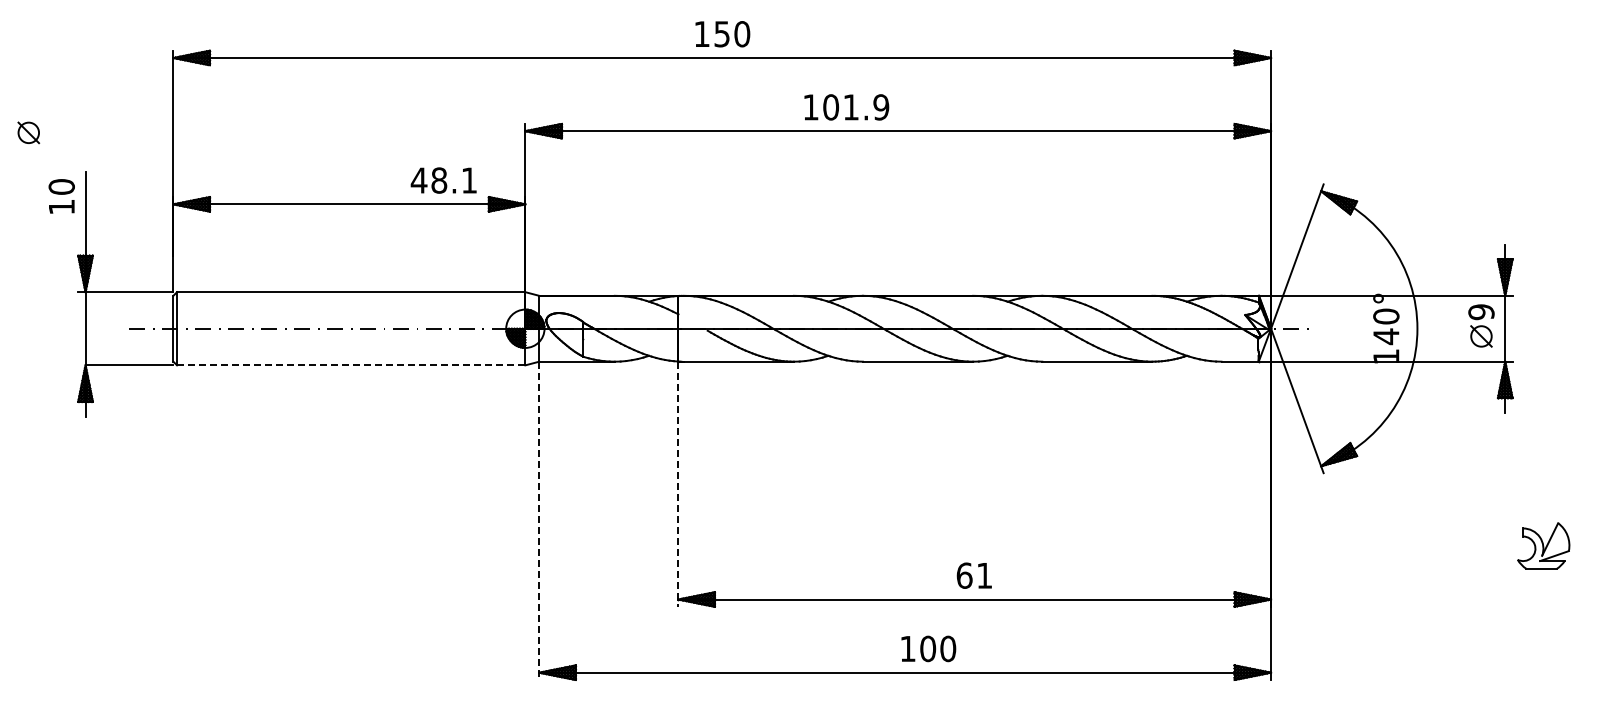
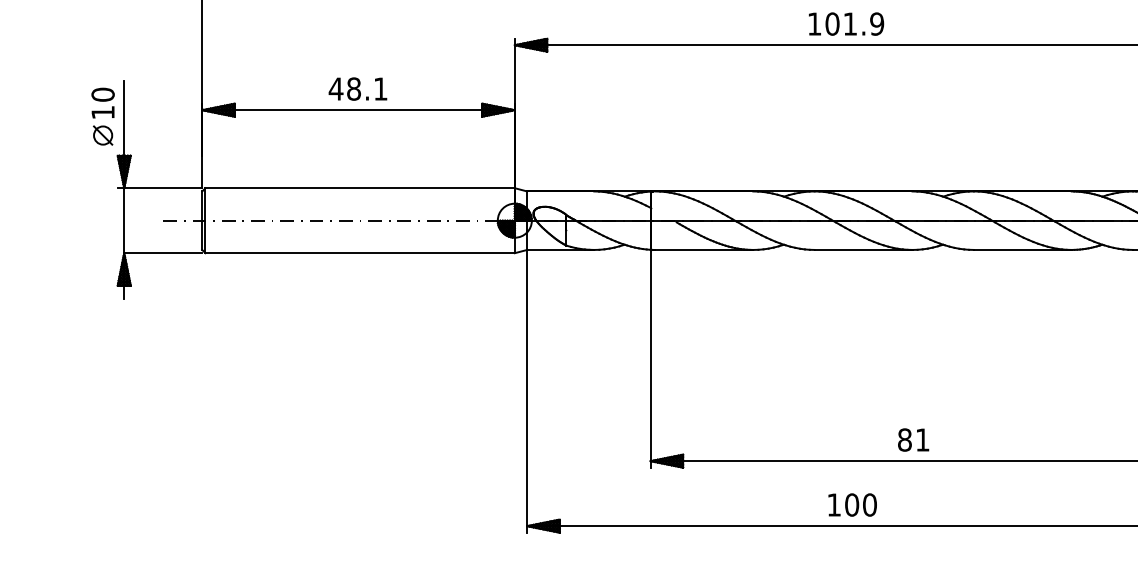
text: (846, 107) -> (846, 24), moved
part: (28, 132) -> (102, 135), moved
text: (443, 180) -> (357, 89), moved
line: (351, 365) -> (360, 253), dashed -> solid
line: (678, 484) -> (650, 359), dashed -> solid
line: (539, 521) -> (527, 391), dashed -> solid
text: (964, 575) -> (904, 439), 61 -> 81
text: (928, 648) -> (852, 504), moved

